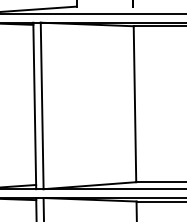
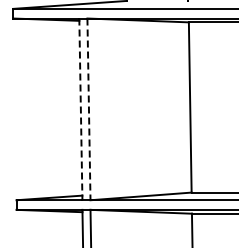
line: (34, 106) -> (80, 109), solid -> dashed
line: (41, 106) -> (88, 109), solid -> dashed

